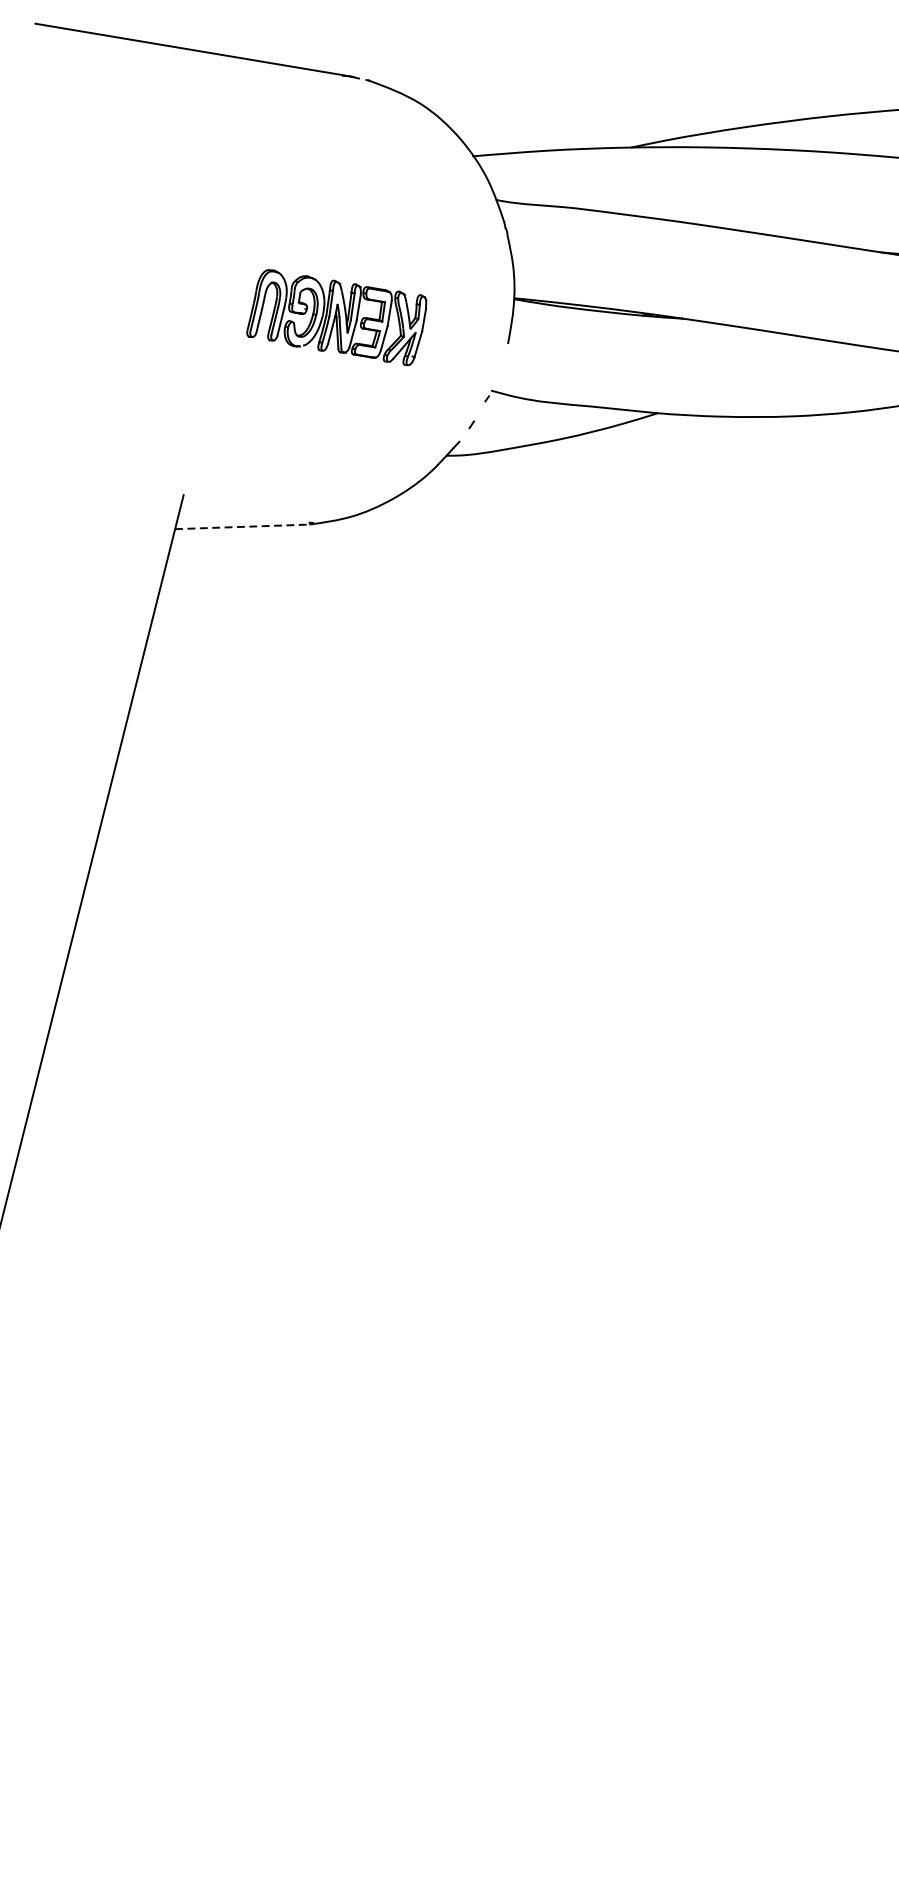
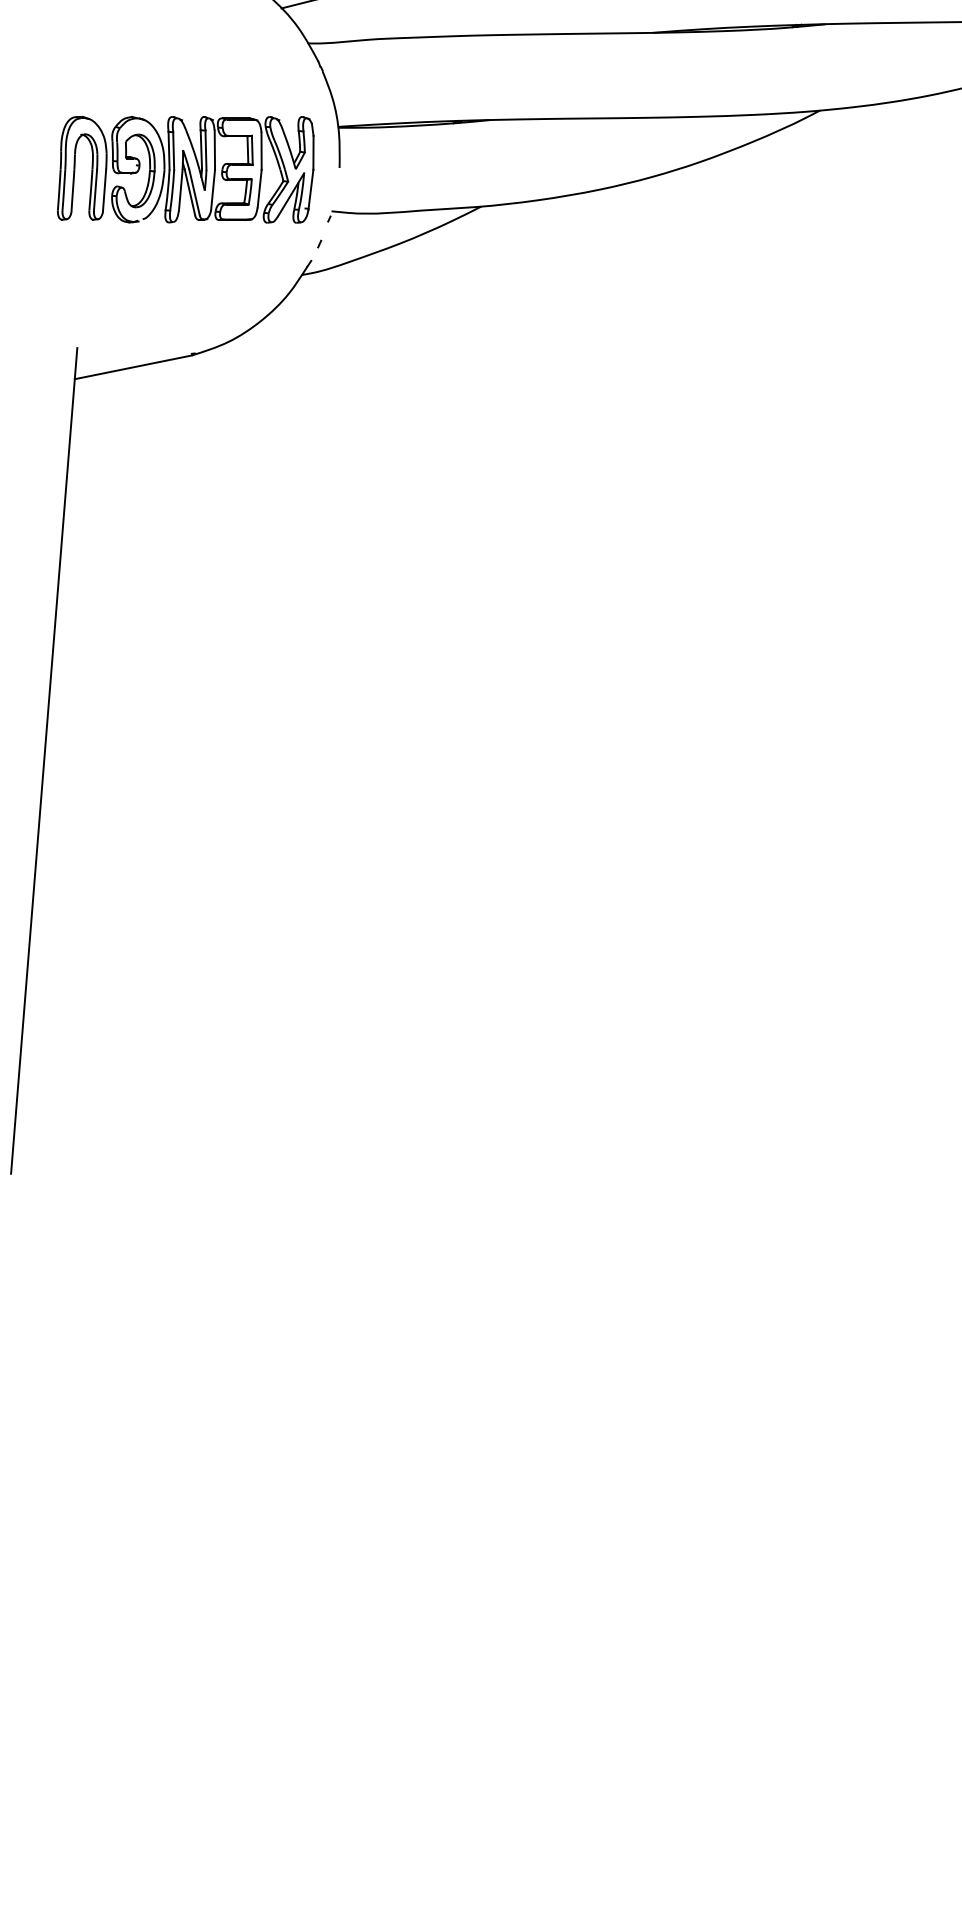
part: (336, 317) -> (185, 169), size x1.67
line: (242, 527) -> (133, 367), dashed -> solid

